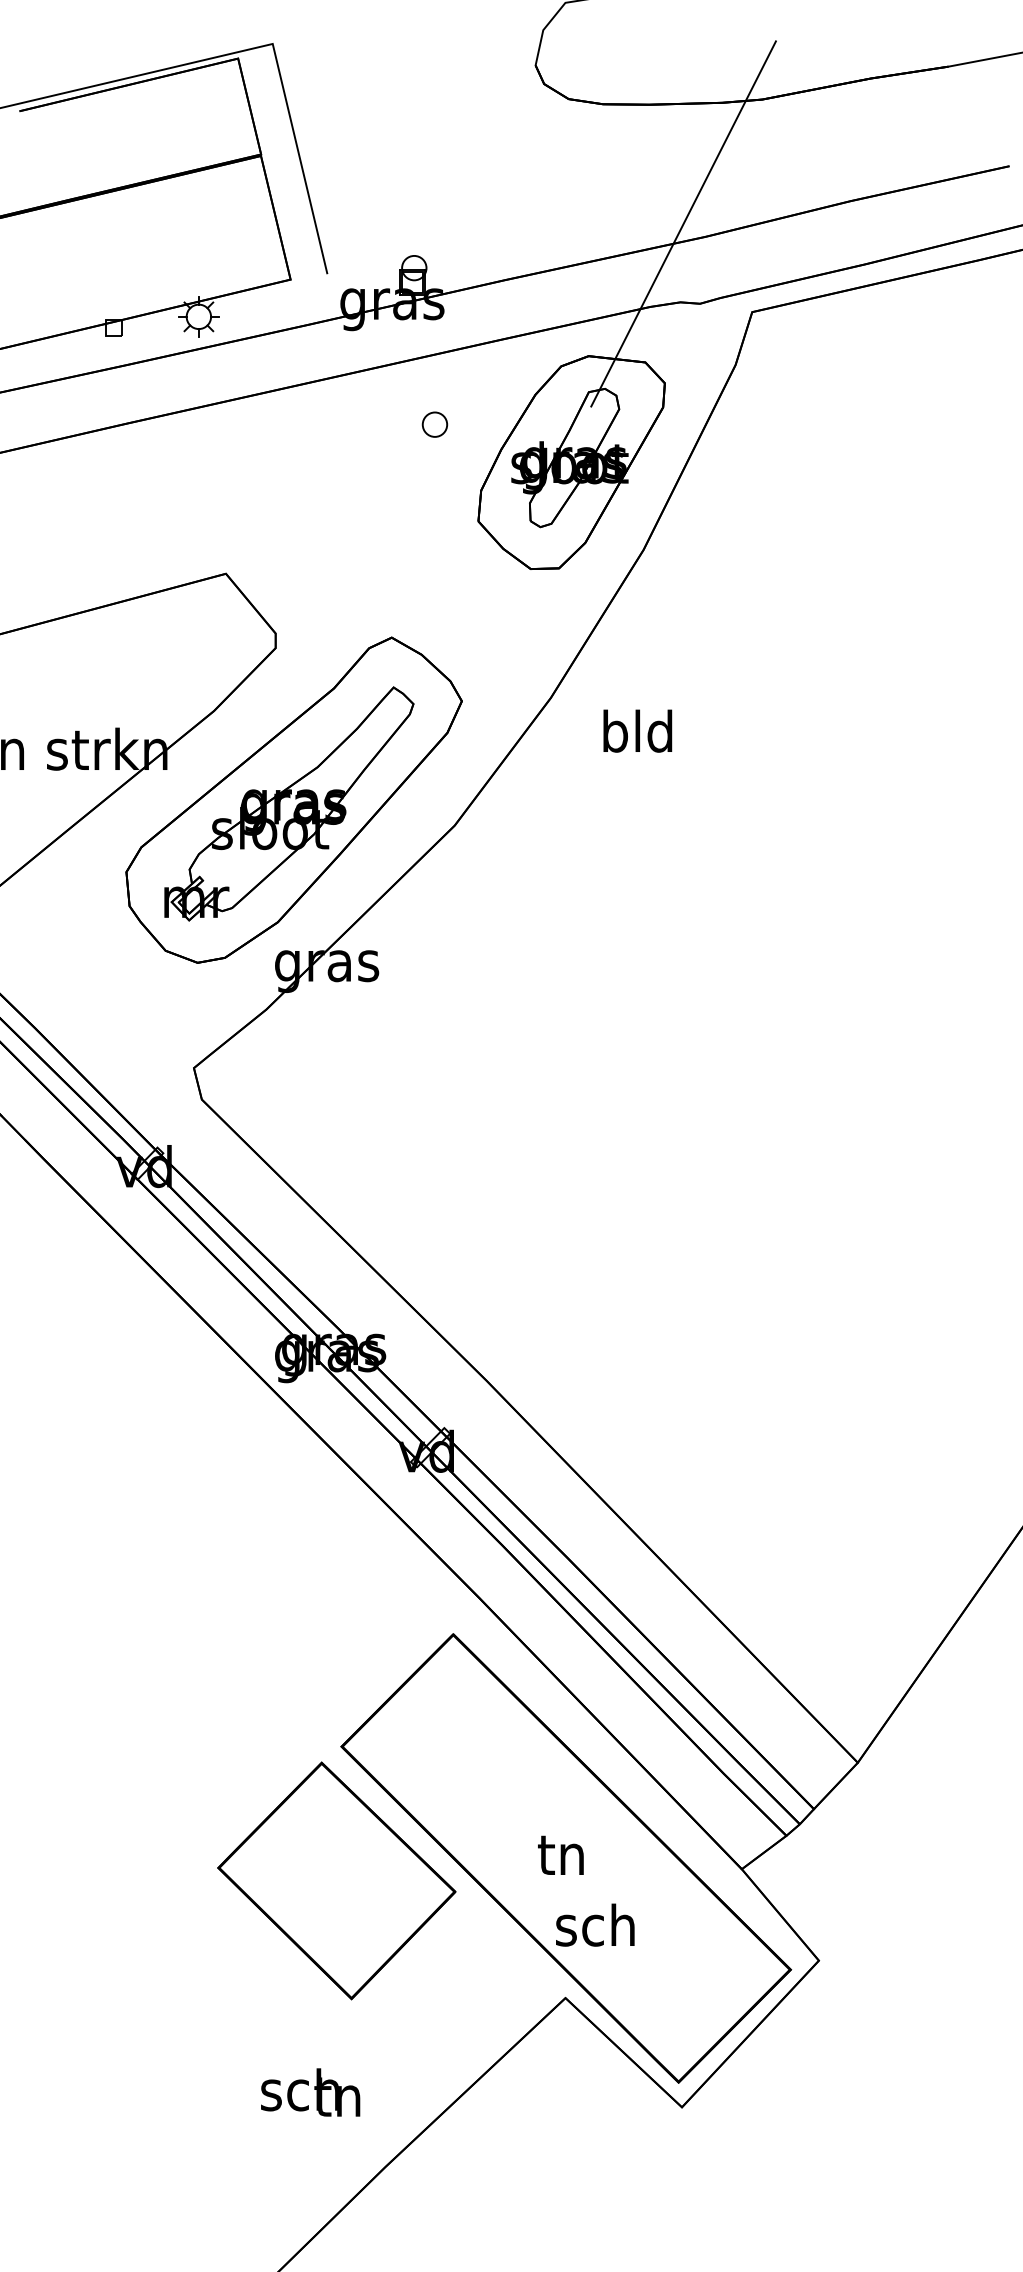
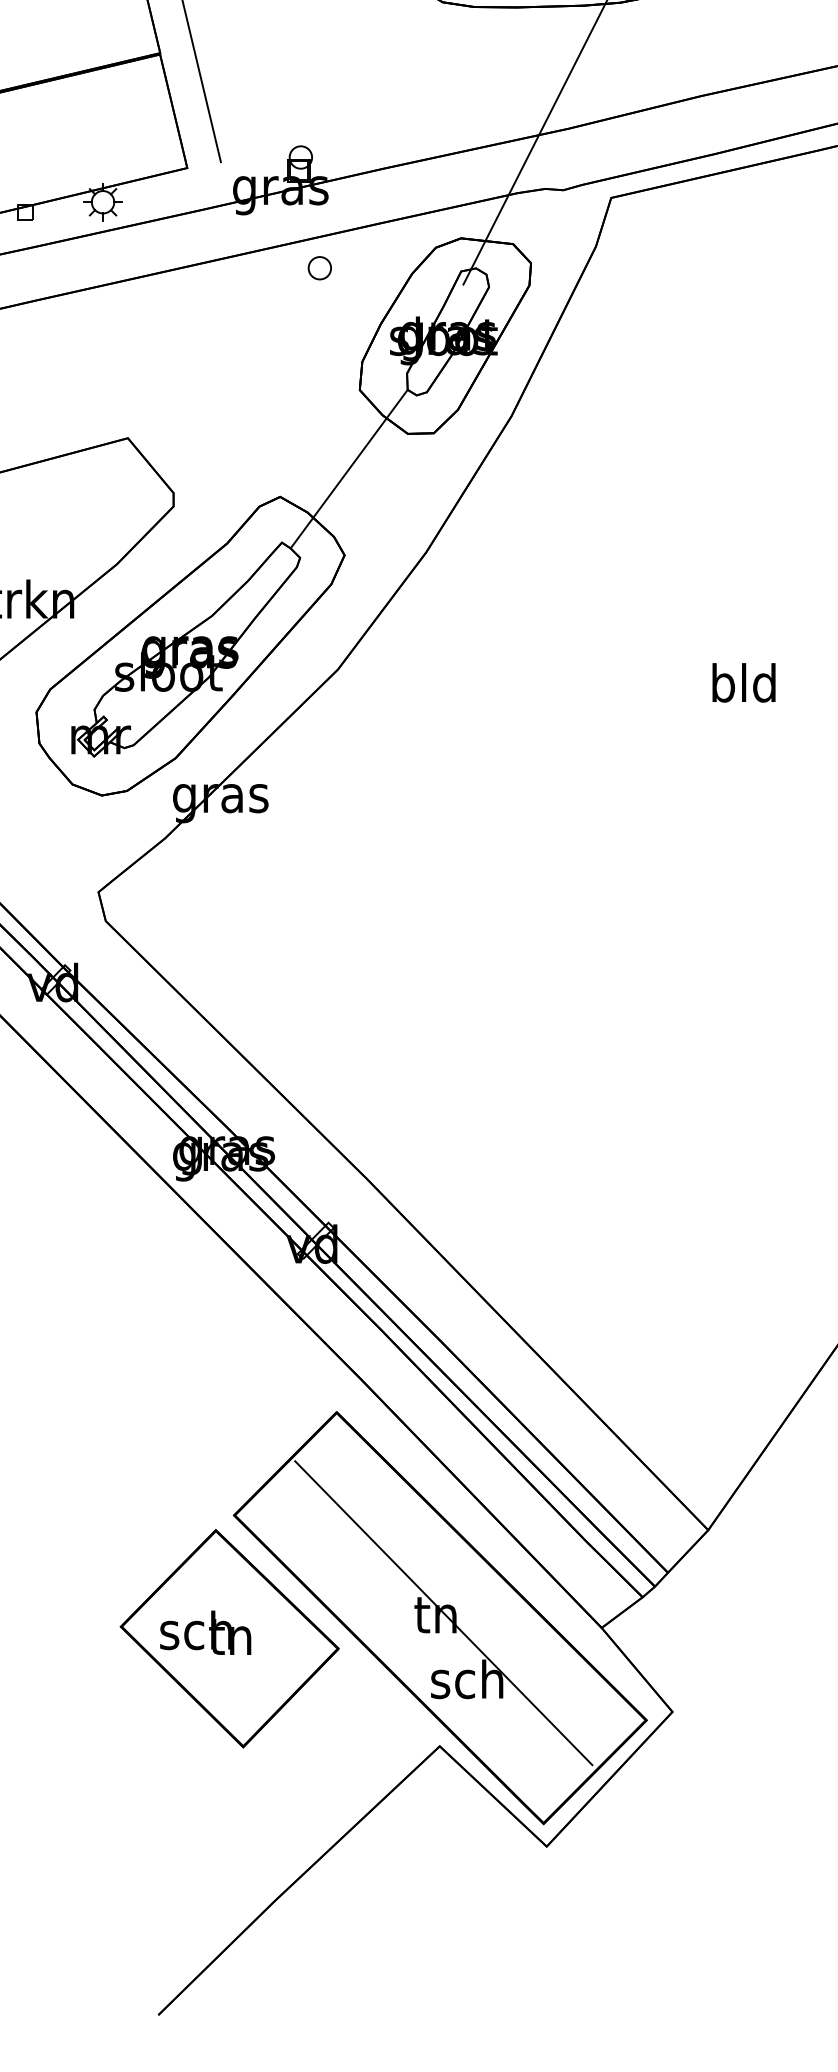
part: (434, 424) -> (319, 268), moved
line: (466, 607) -> (348, 469), added
text: (637, 730) -> (743, 682), moved
line: (569, 1852) -> (443, 1612), added
text: (310, 2092) -> (205, 1632), moved

